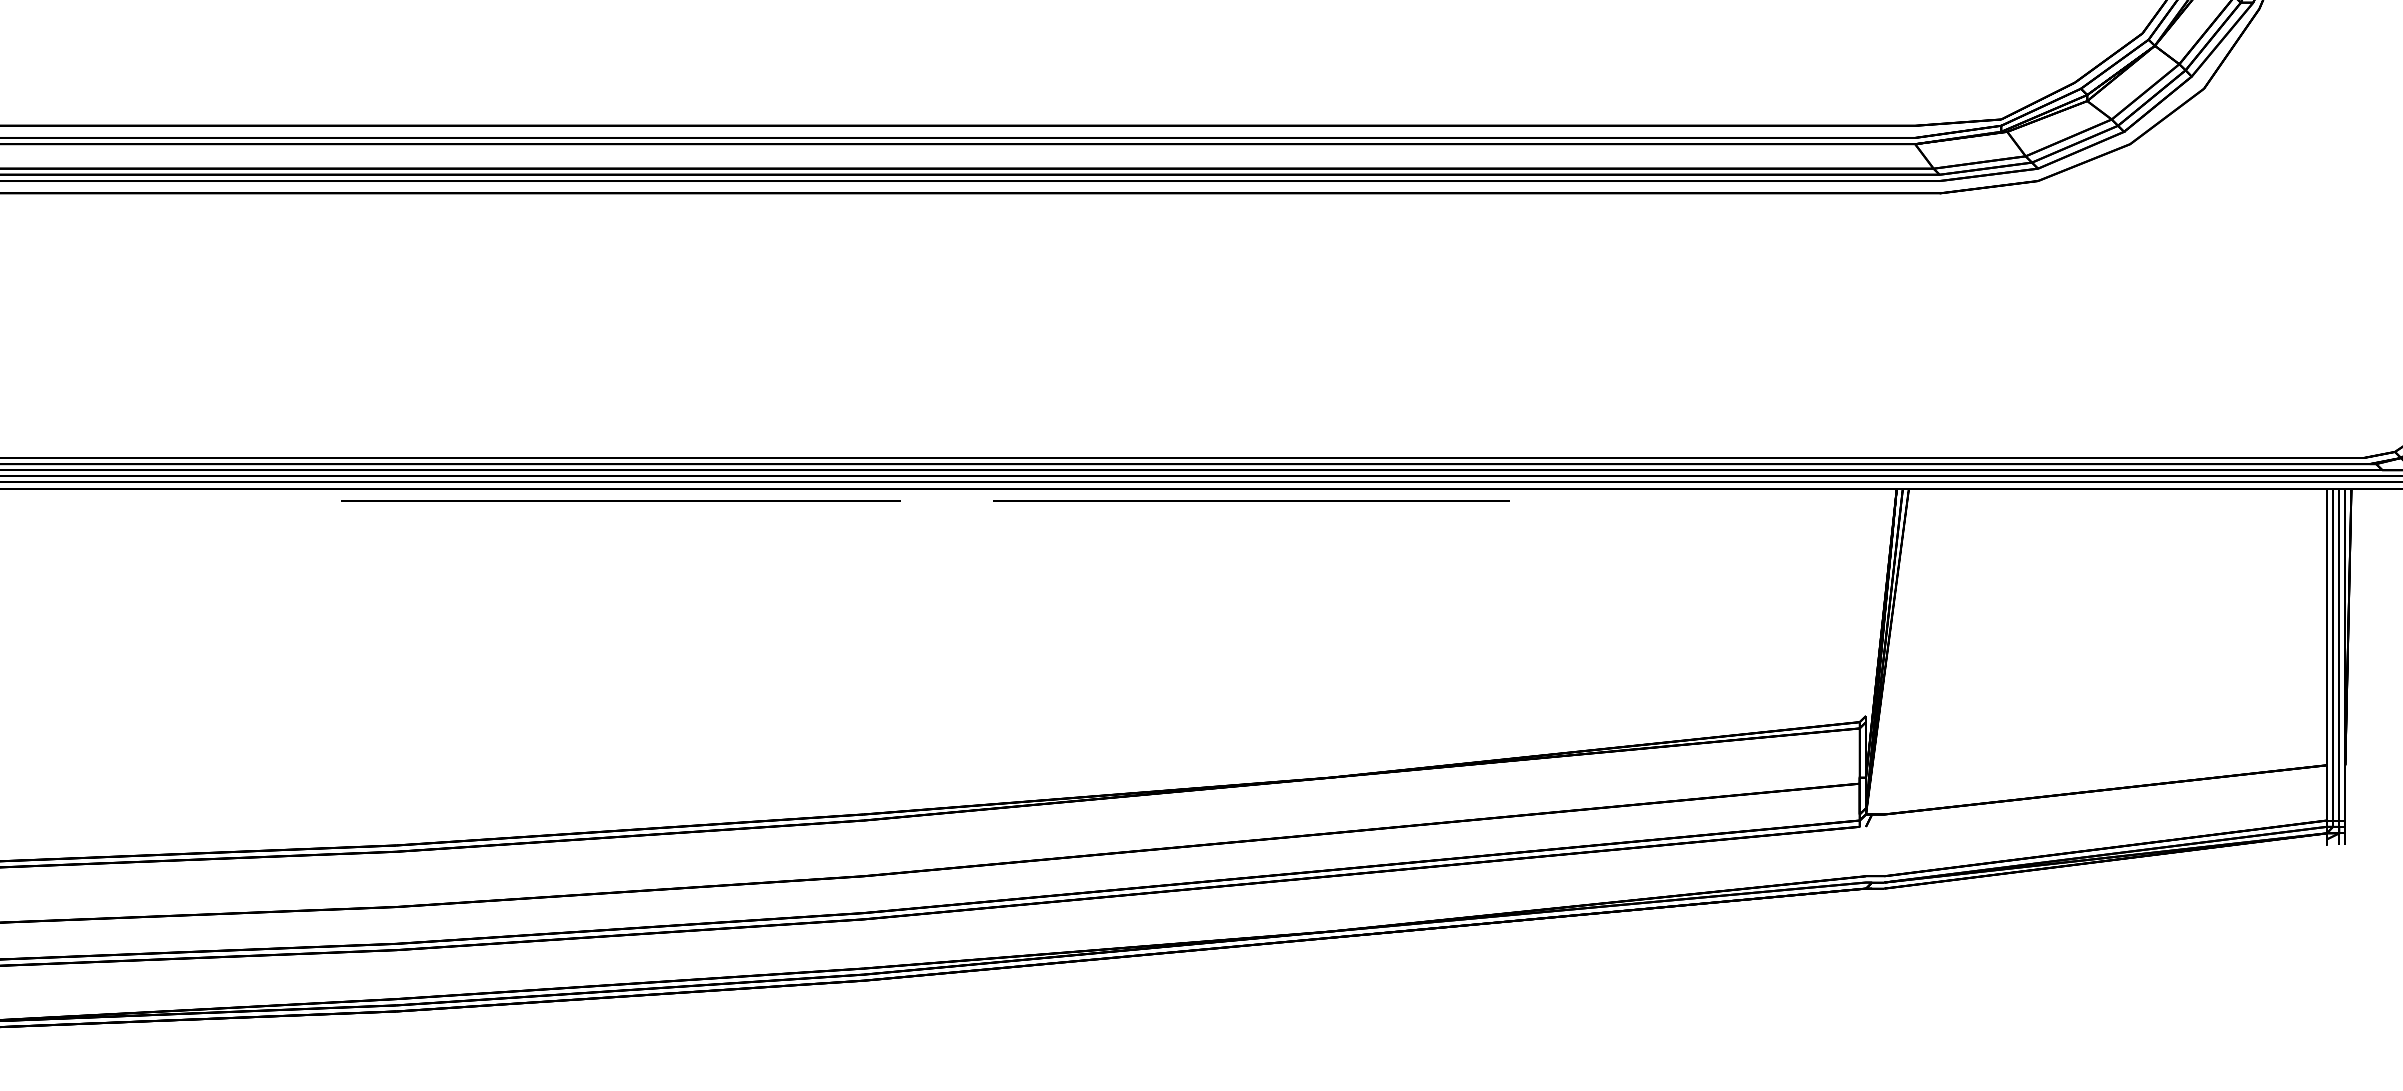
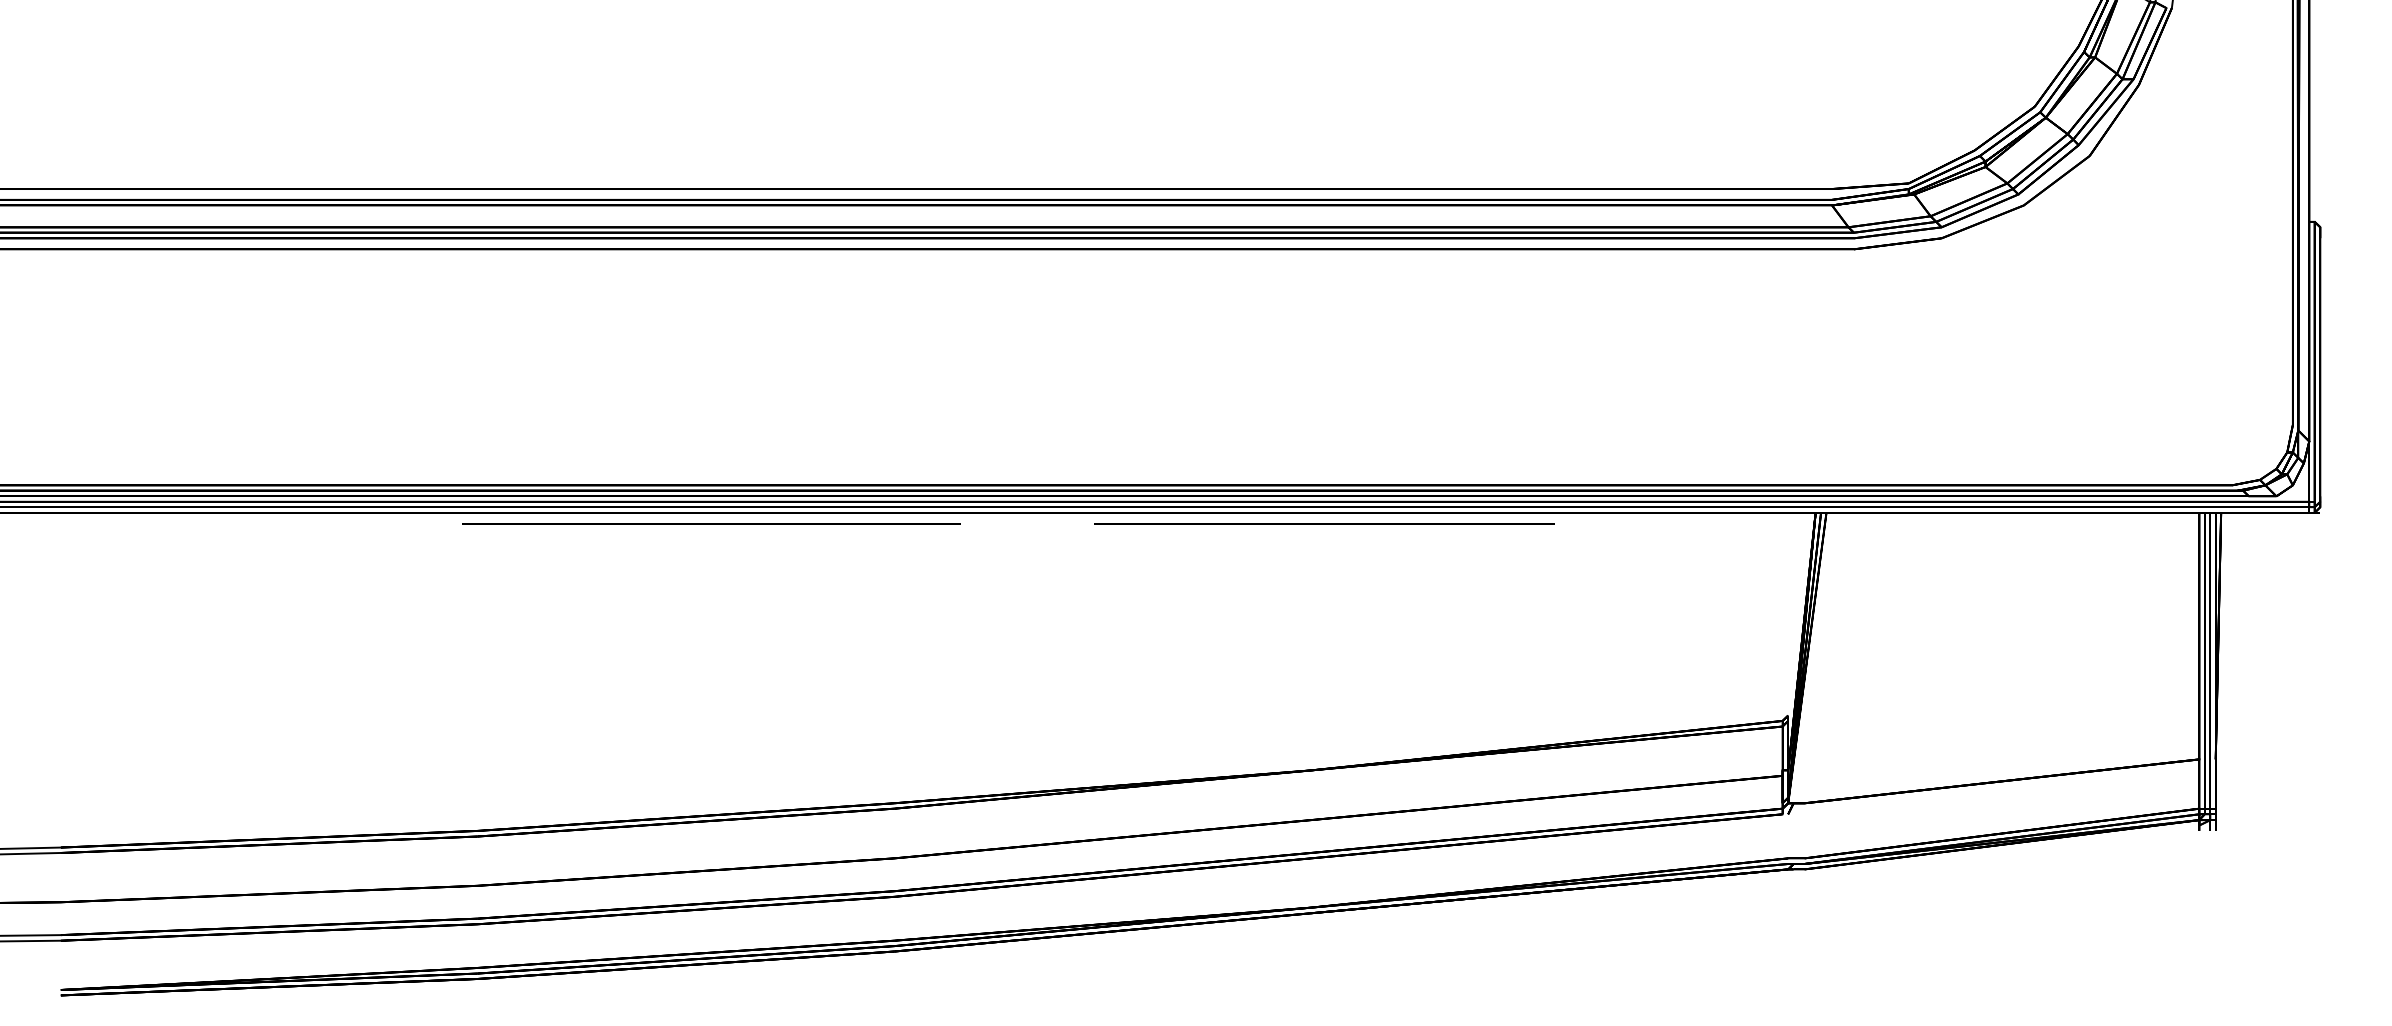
line: (620, 500) -> (711, 523), moved
line: (1250, 500) -> (1324, 523), moved

